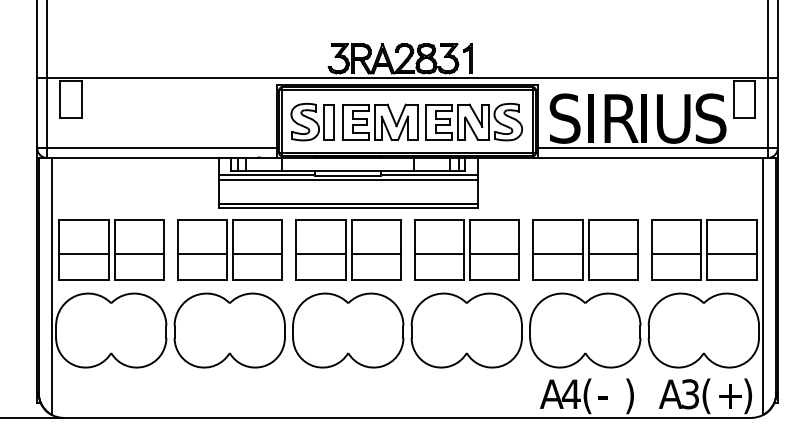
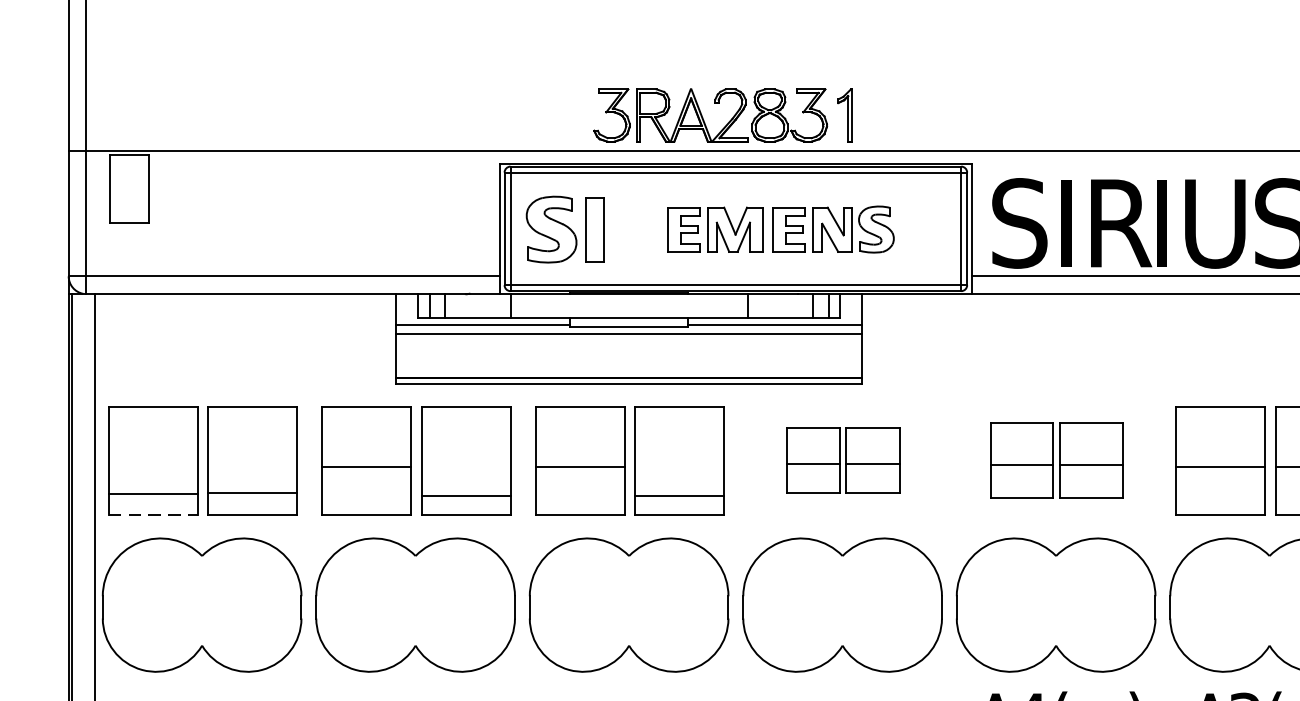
part: (432, 121) -> (780, 228), size x0.7
part: (466, 249) -> (842, 459), size x0.6
part: (585, 249) -> (1056, 459), size x0.7
line: (83, 254) -> (152, 495), moved
line: (138, 254) -> (251, 493), moved
line: (257, 254) -> (465, 496), moved
line: (375, 254) -> (678, 496), moved
line: (84, 280) -> (153, 514), solid -> dashed

